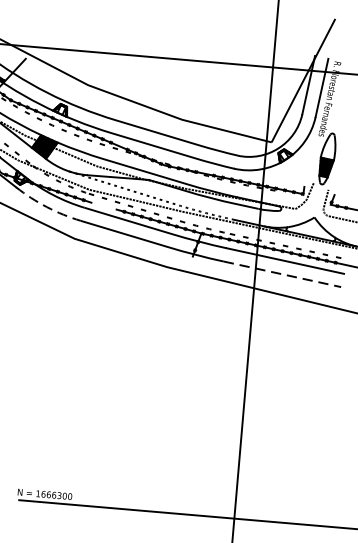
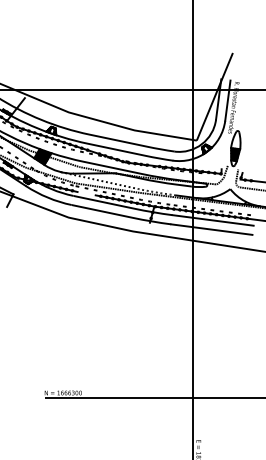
arc: (46, 206) -> (47, 197), dashed -> solid
line: (281, 274) -> (211, 229), dashed -> solid

